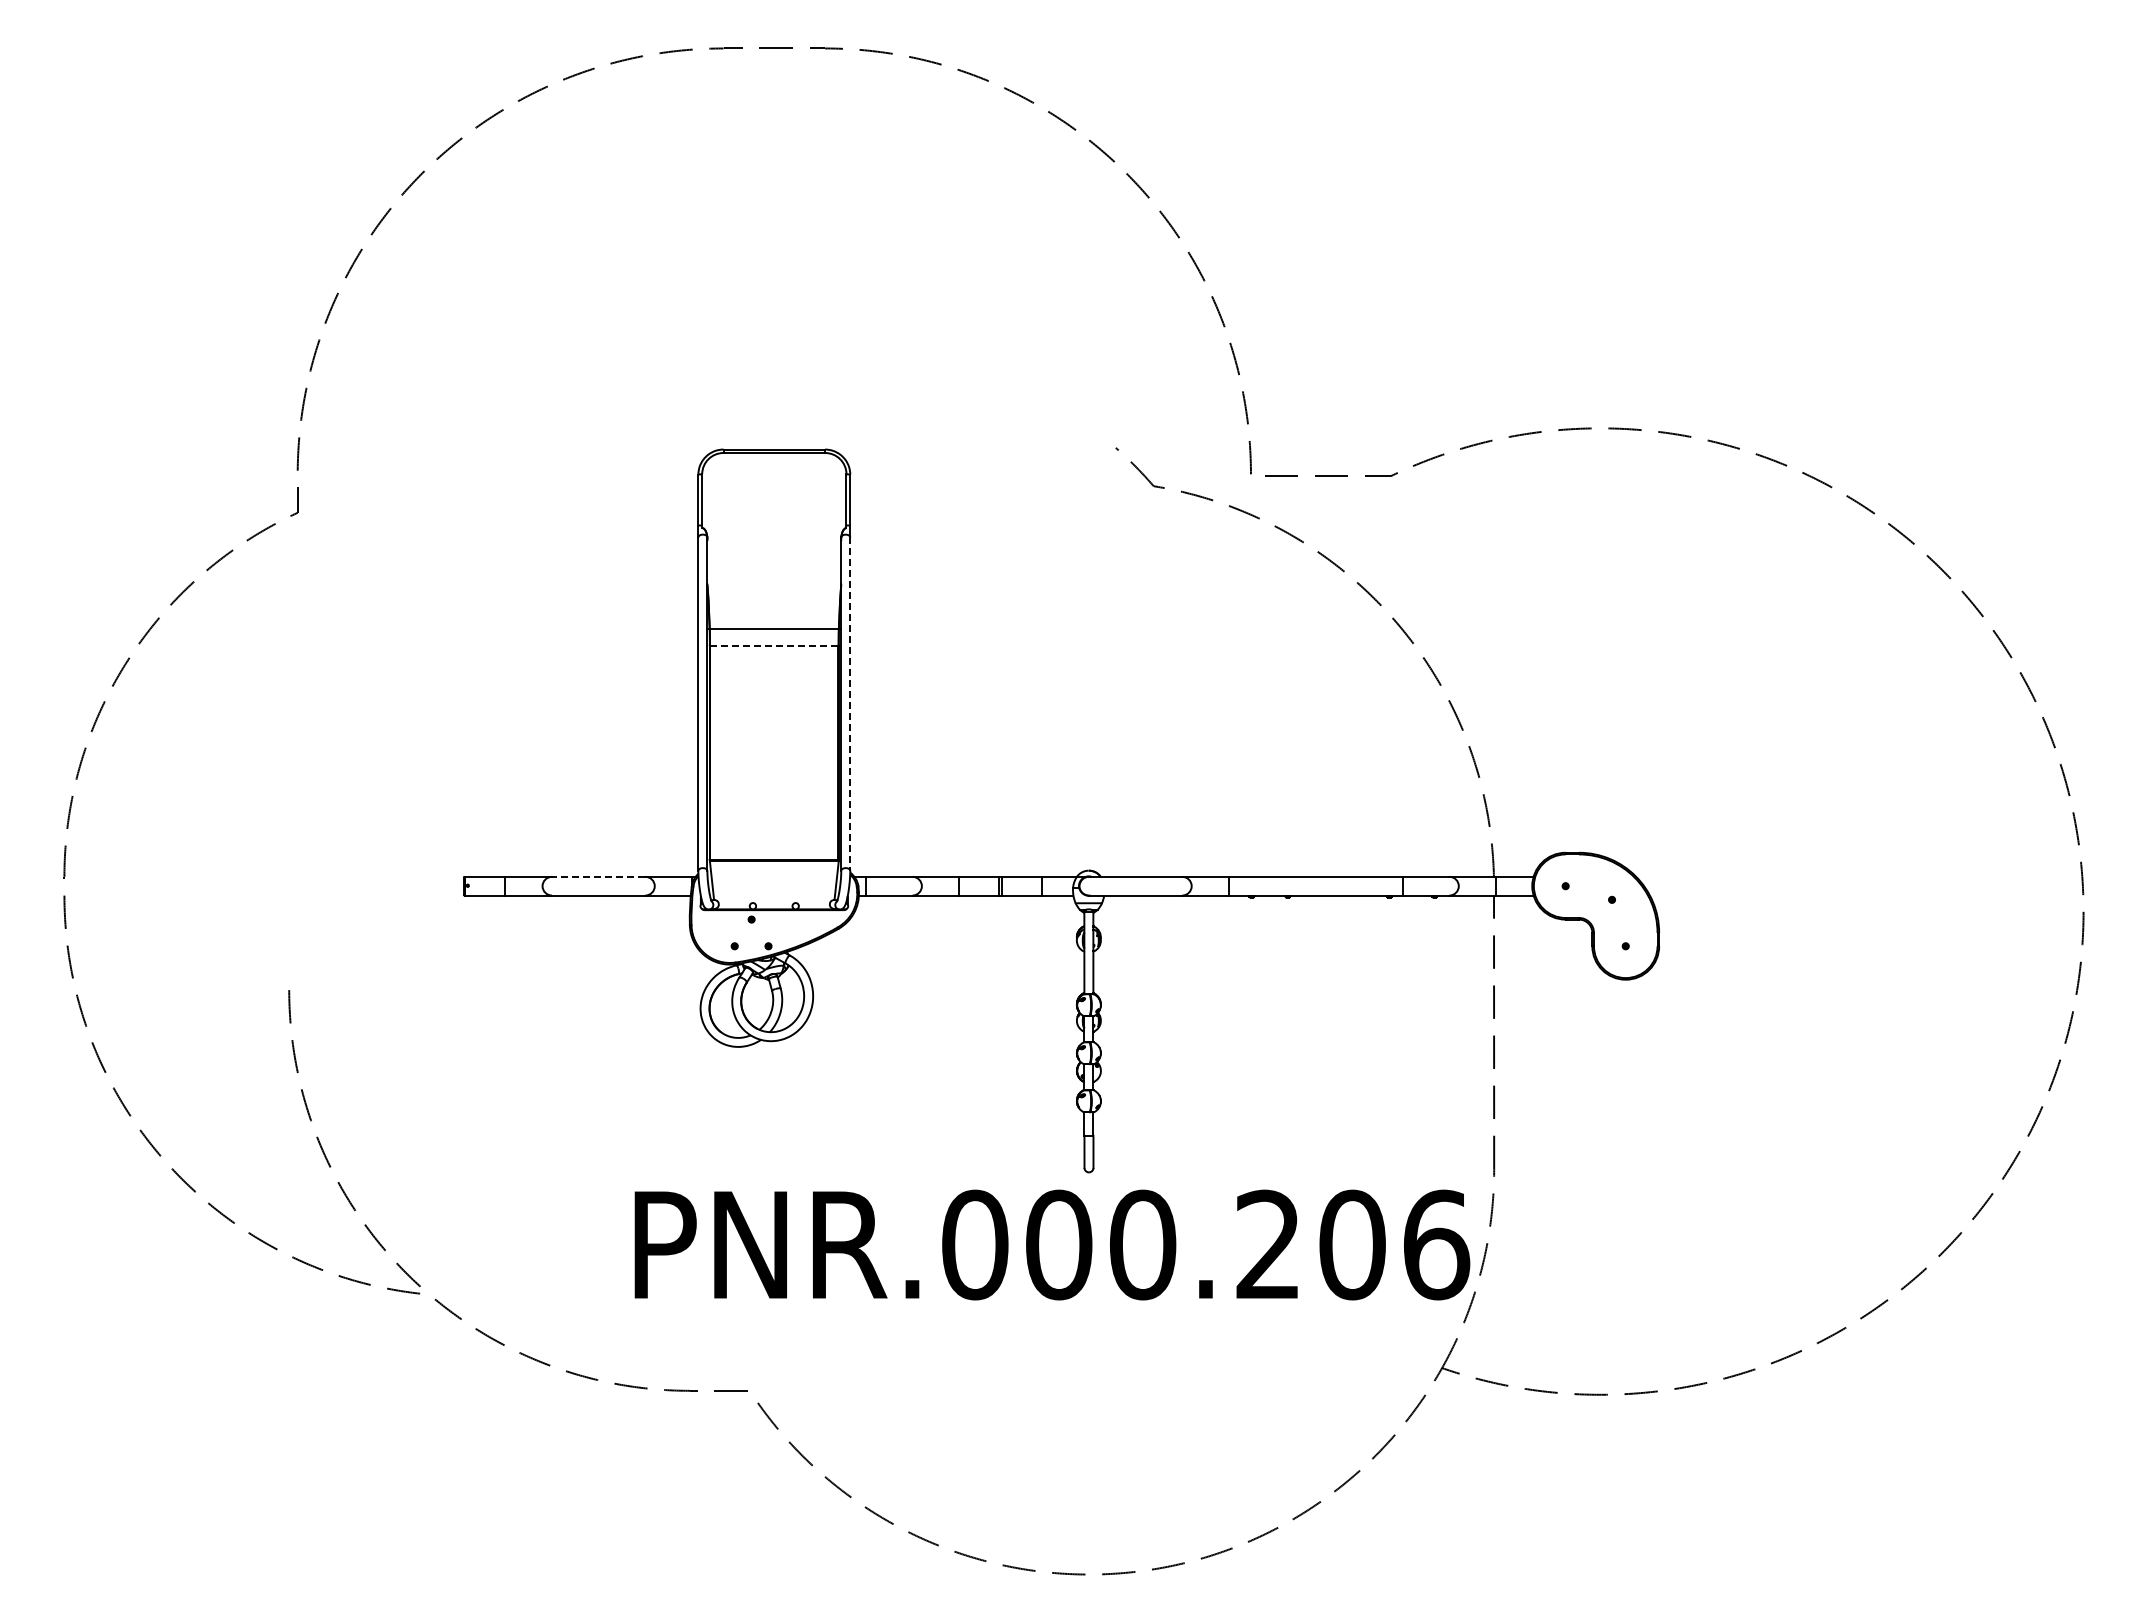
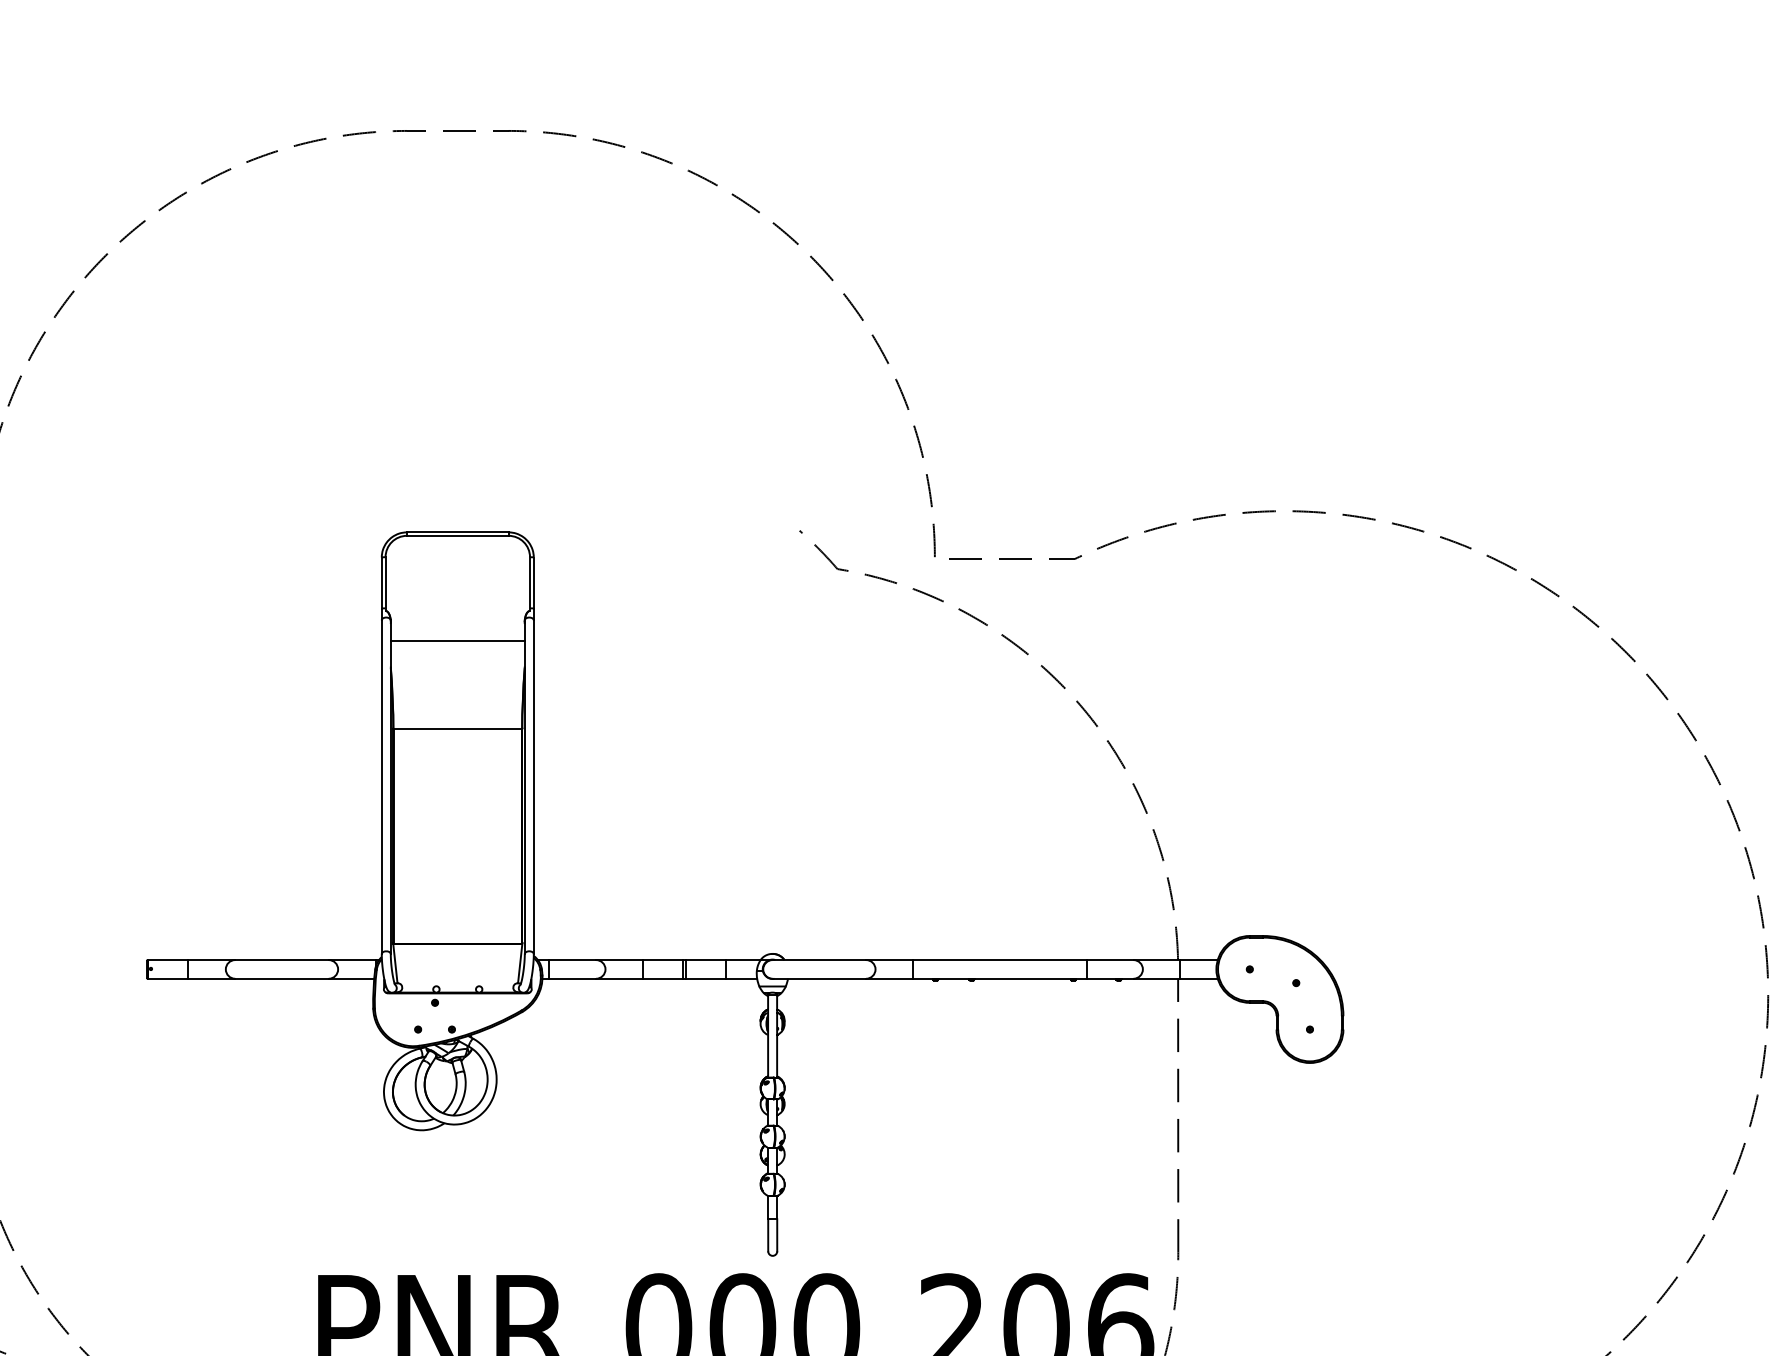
line: (774, 628) -> (457, 641), moved
line: (773, 646) -> (456, 729), dashed -> solid
line: (850, 704) -> (534, 787), dashed -> solid
line: (598, 876) -> (281, 959), dashed -> solid

